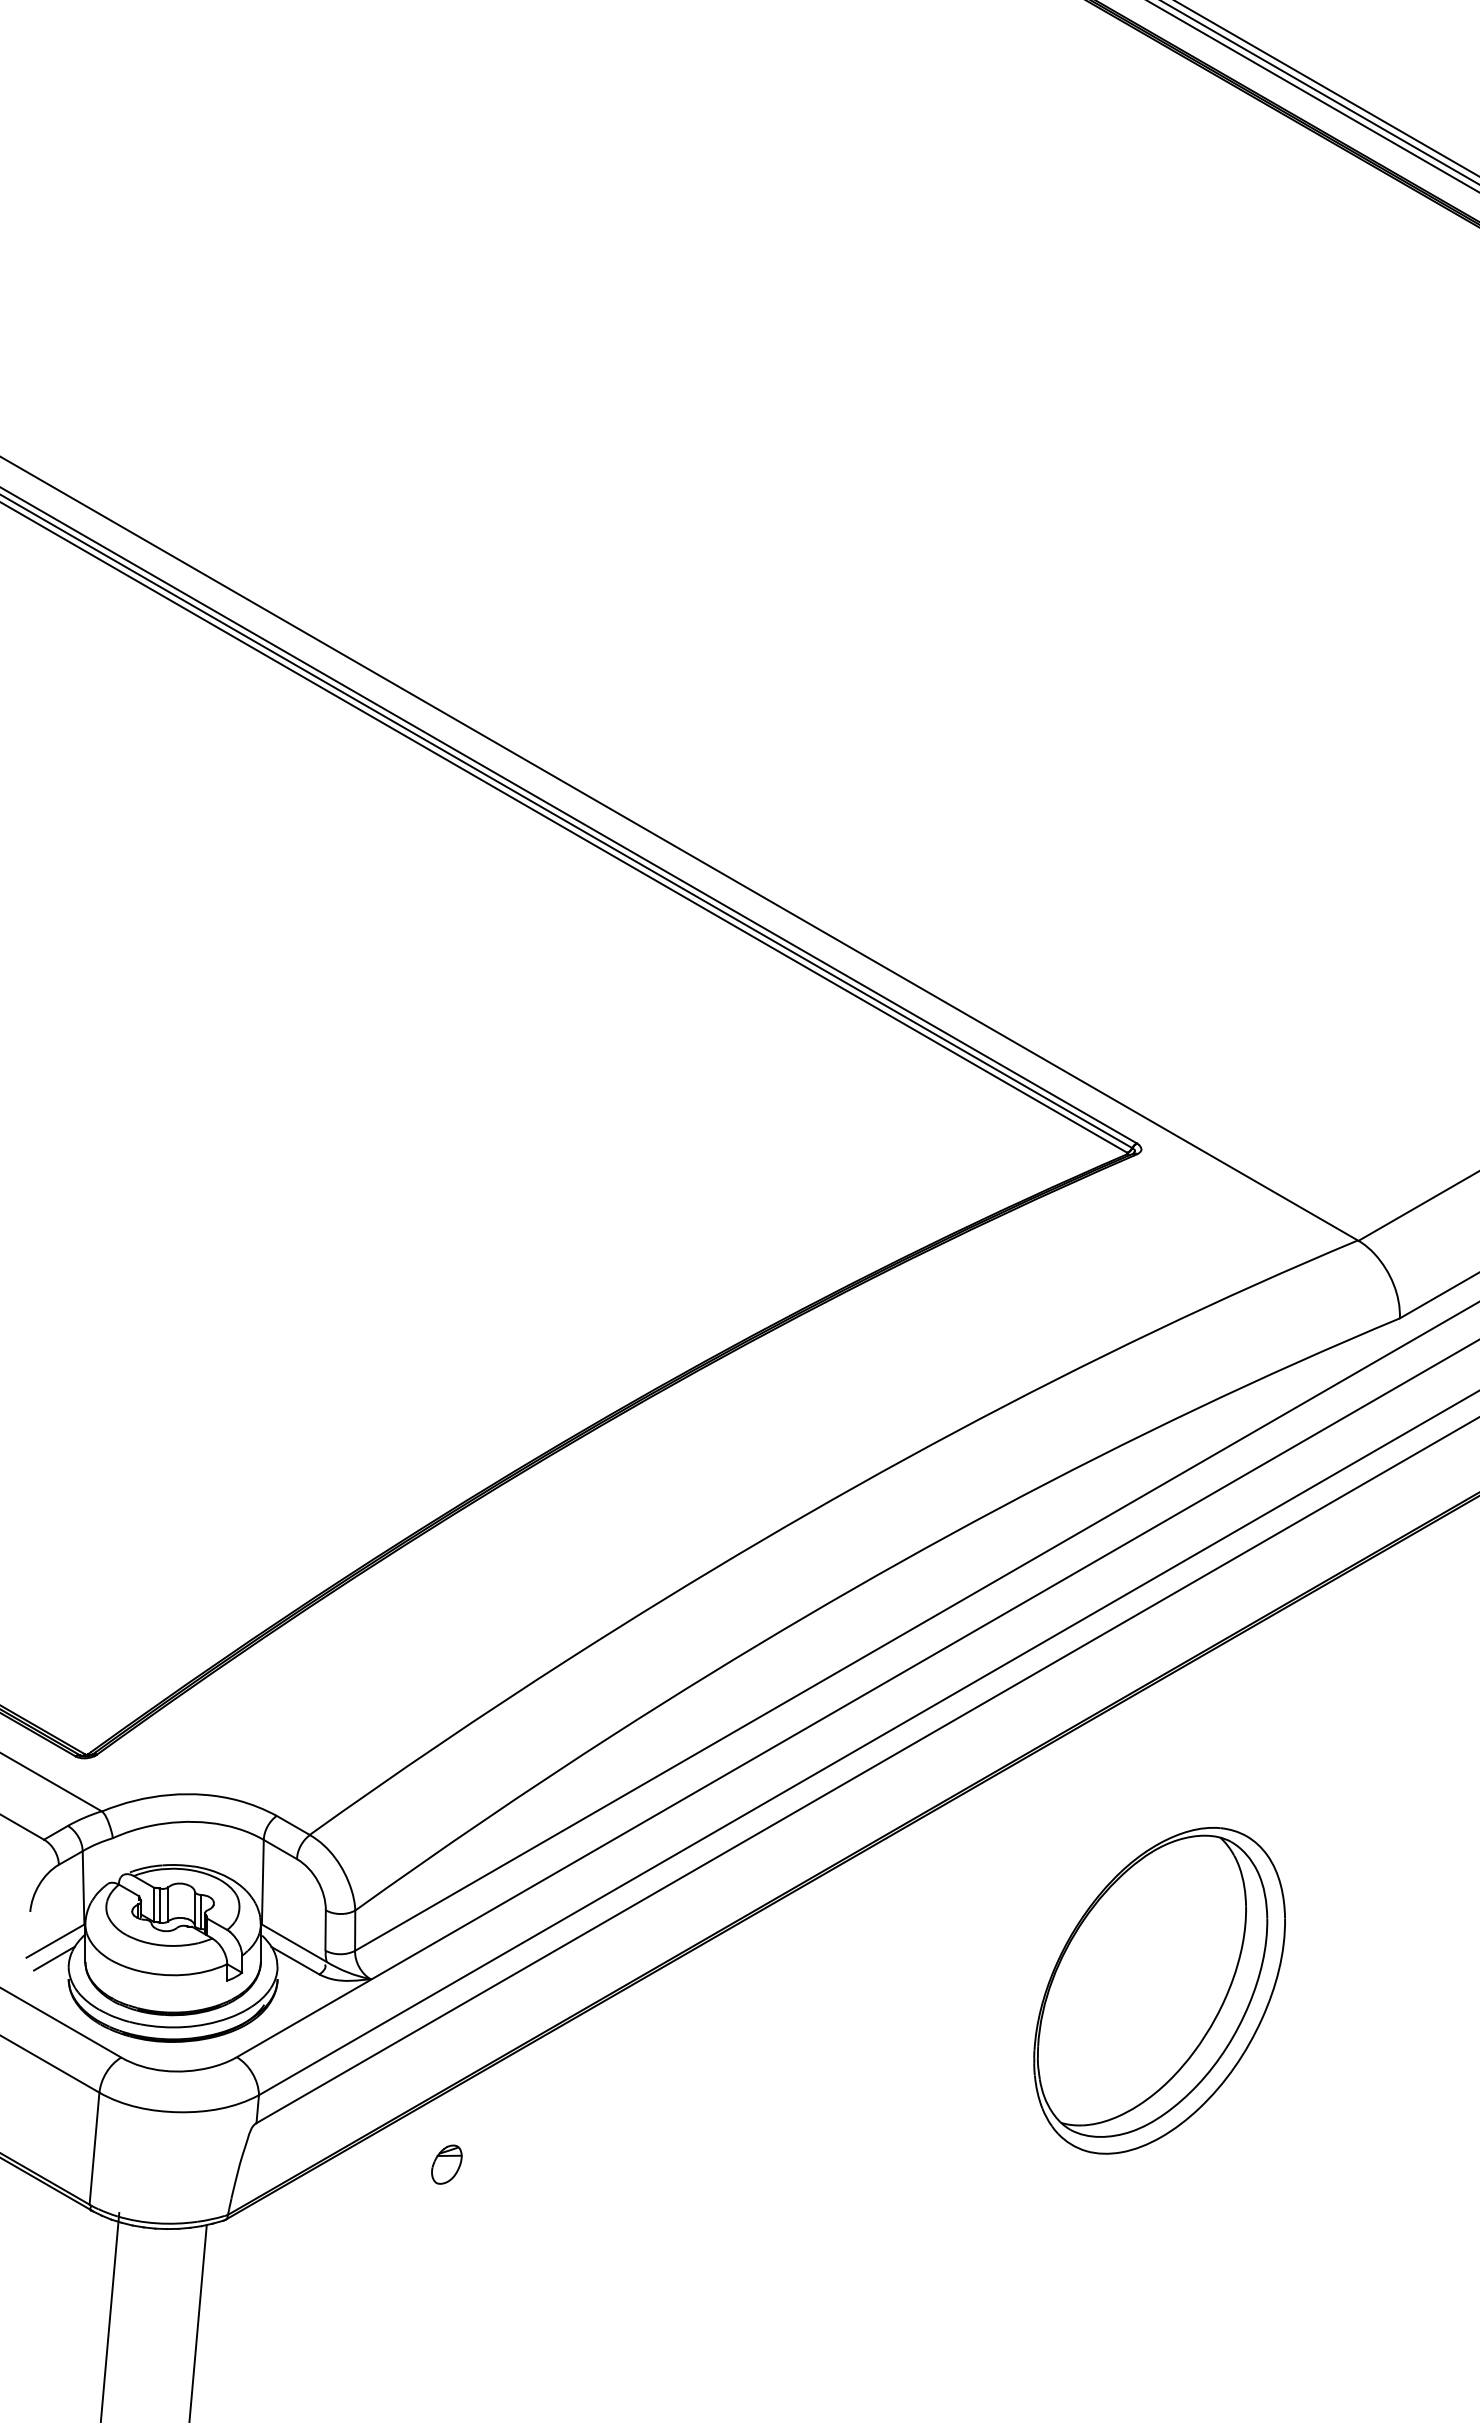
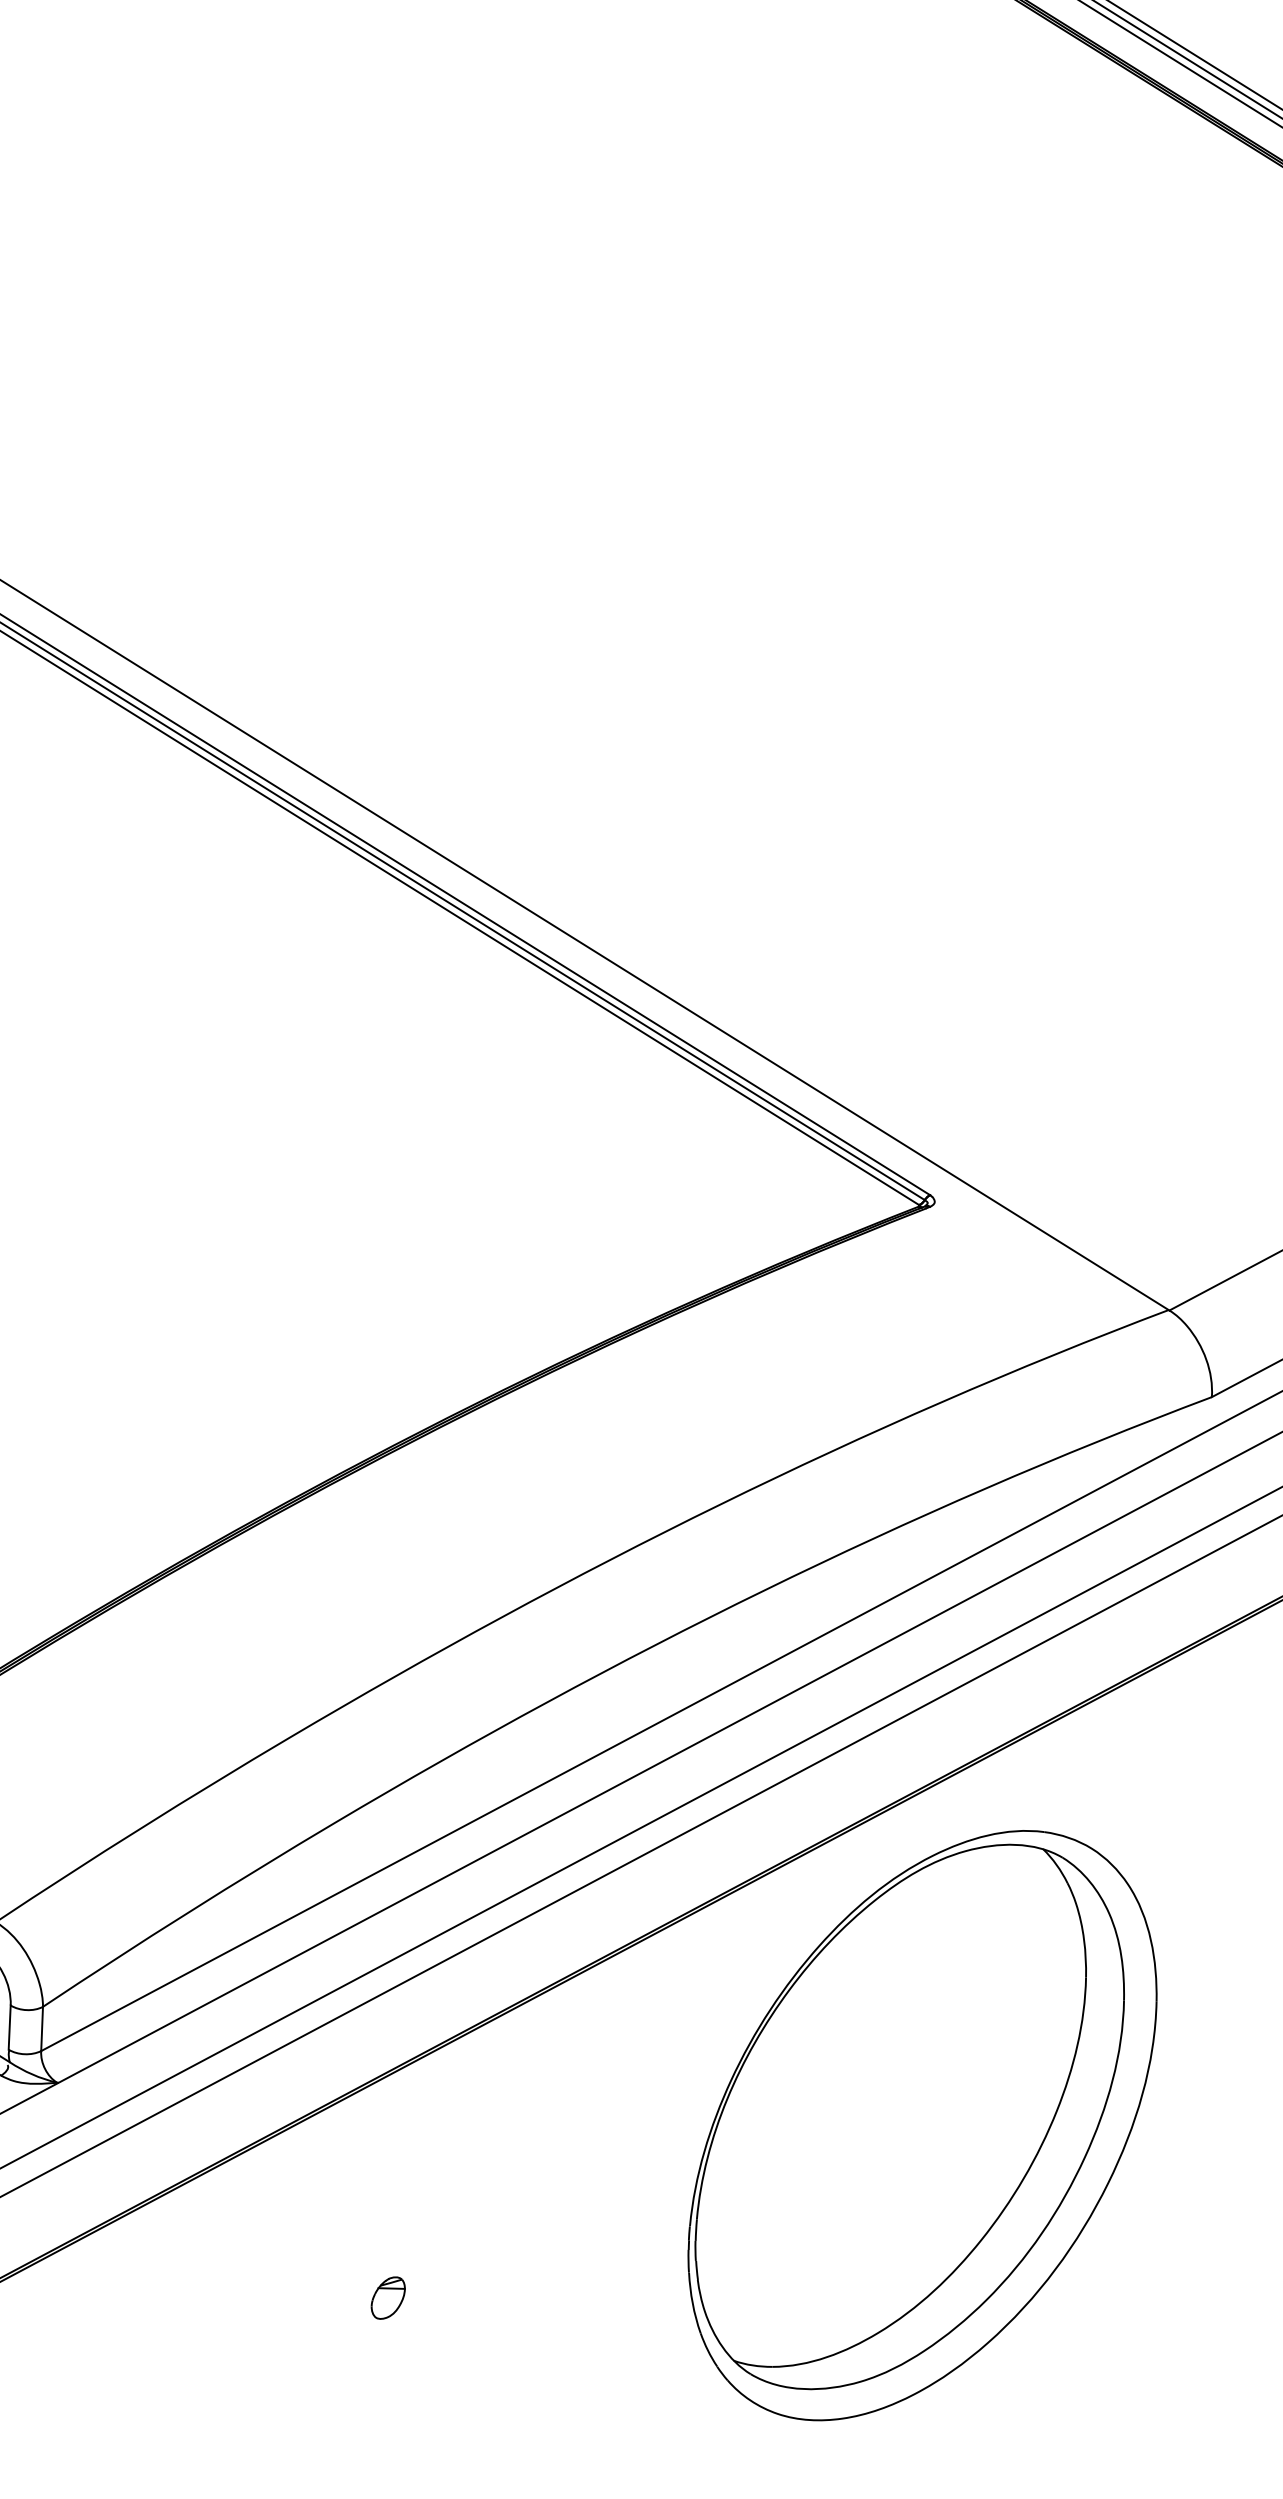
part: (1159, 1990) -> (922, 2125), size x1.67
part: (446, 2164) -> (387, 2297), moved

